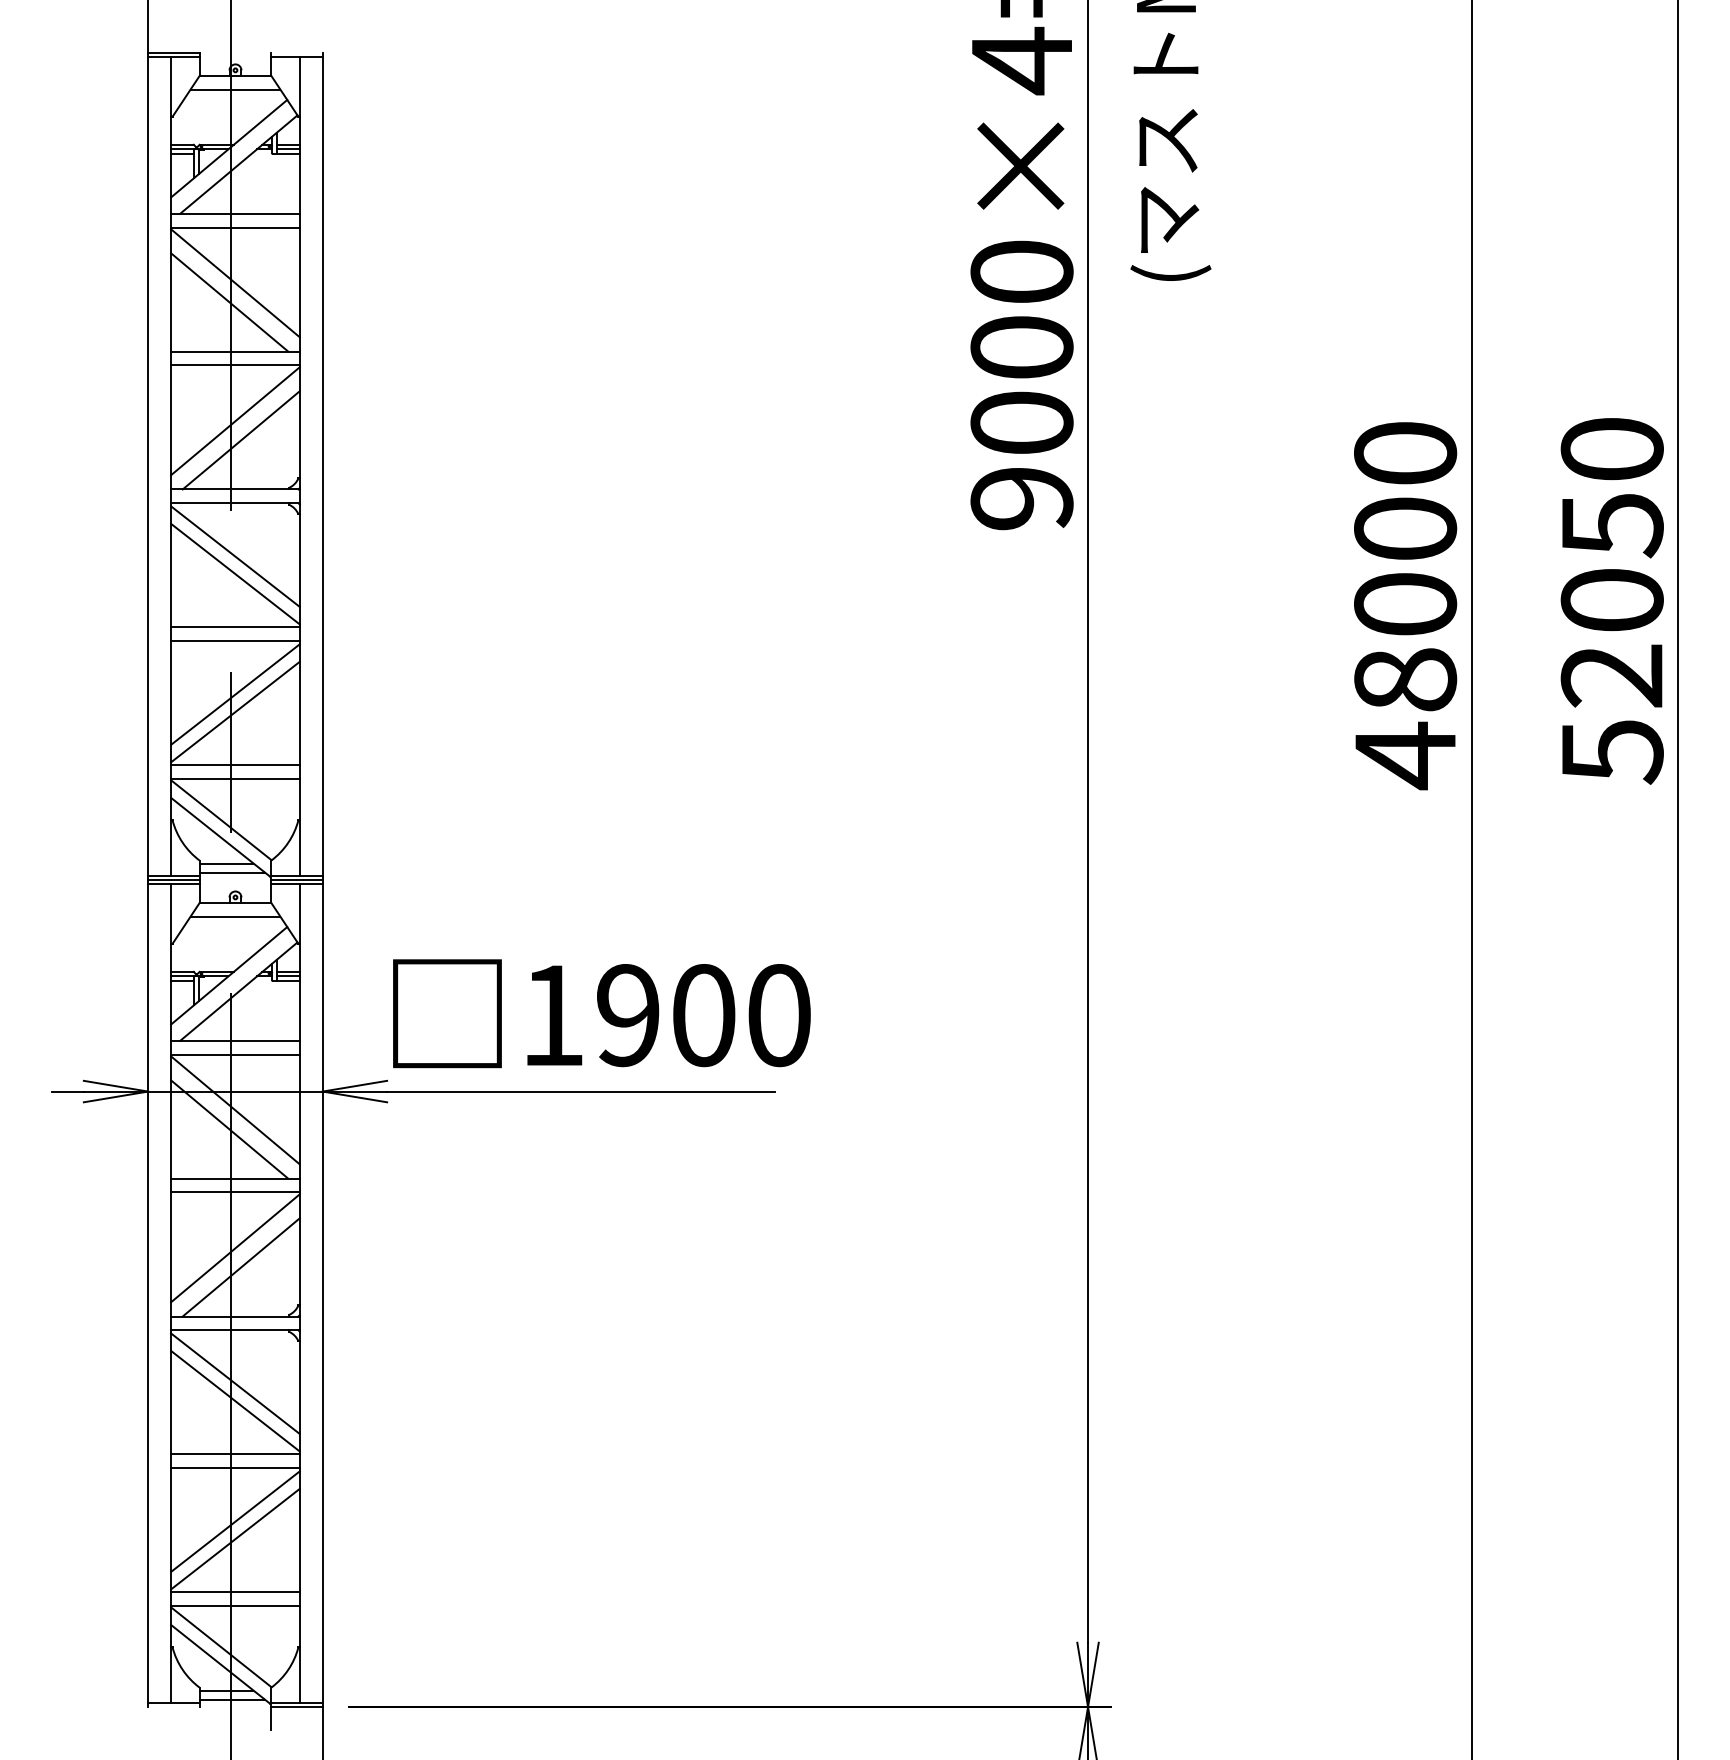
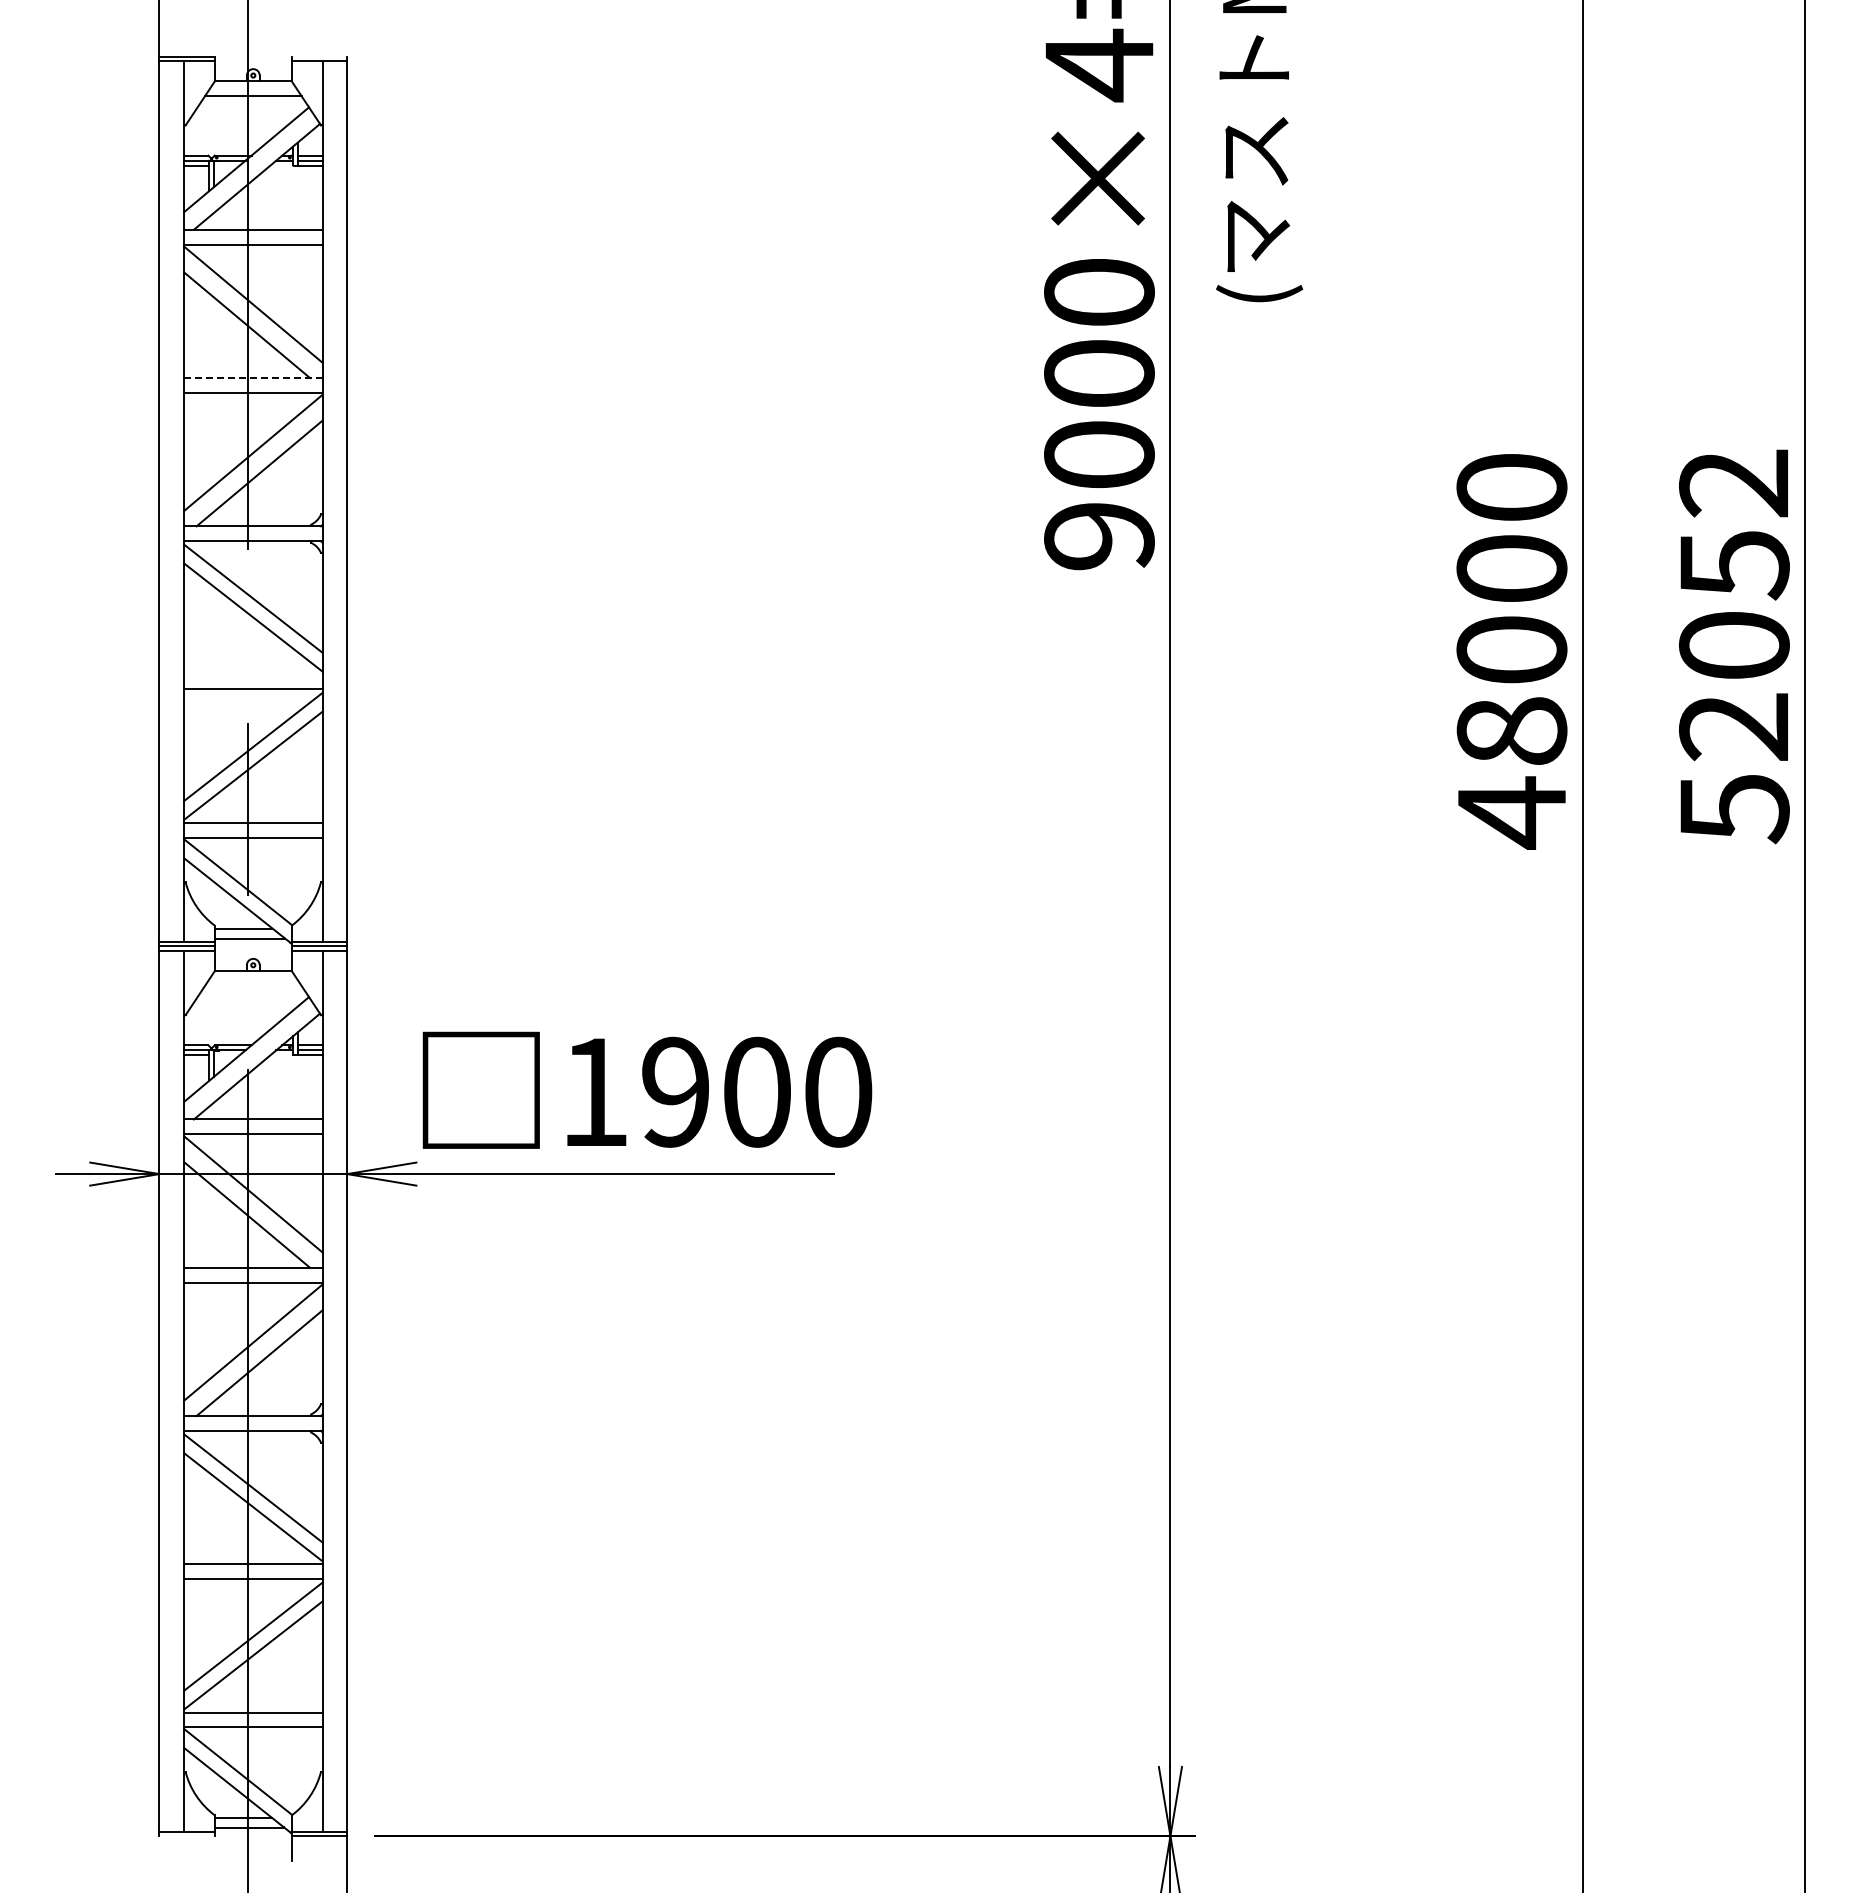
line: (235, 351) -> (253, 378), solid -> dashed
text: (1612, 449) -> (1734, 483), 52050 -> 52052
line: (235, 627) -> (253, 674), removed
line: (234, 917) -> (252, 986), removed

